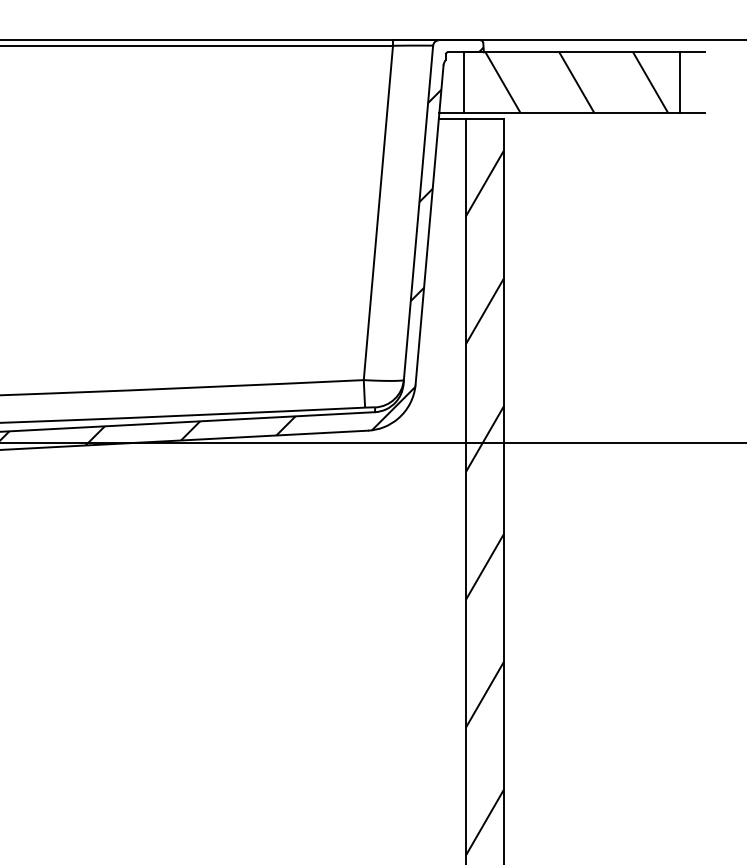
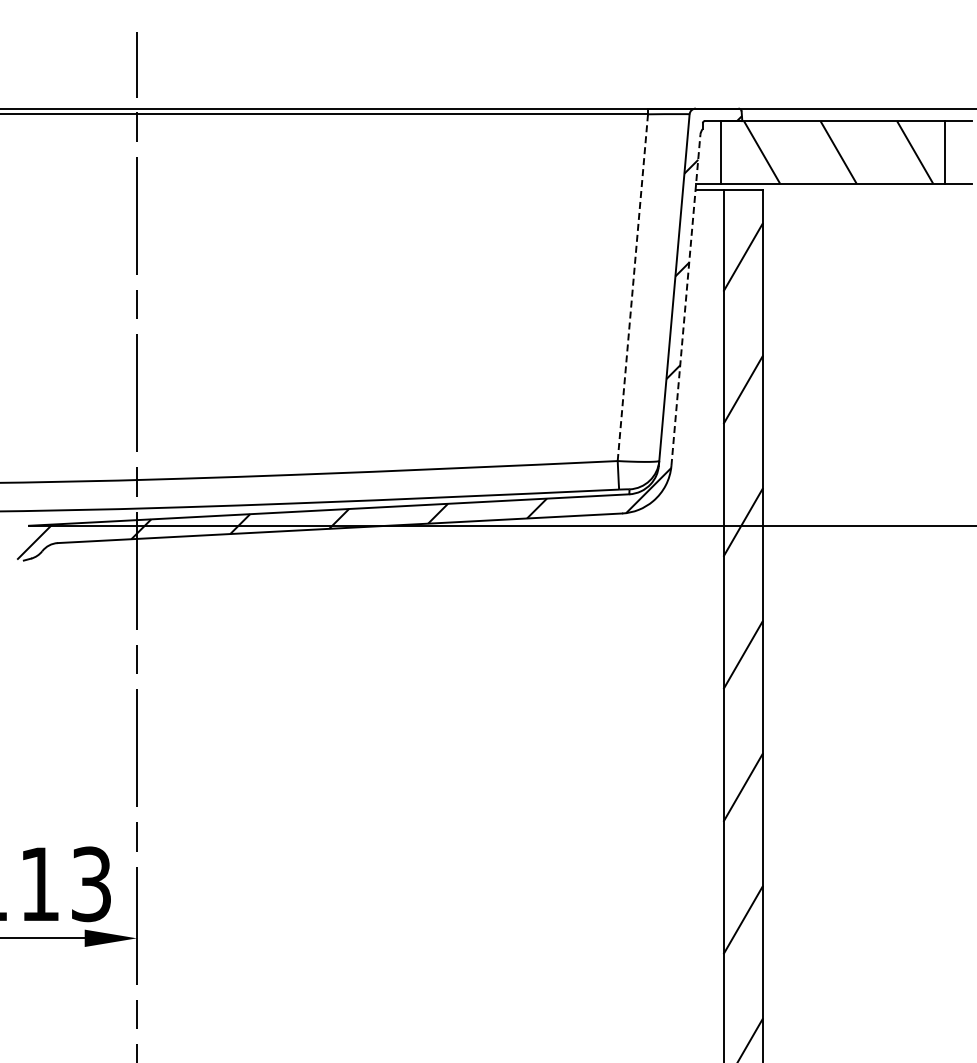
line: (378, 213) -> (632, 288), solid -> dashed
line: (429, 224) -> (685, 299), solid -> dashed

